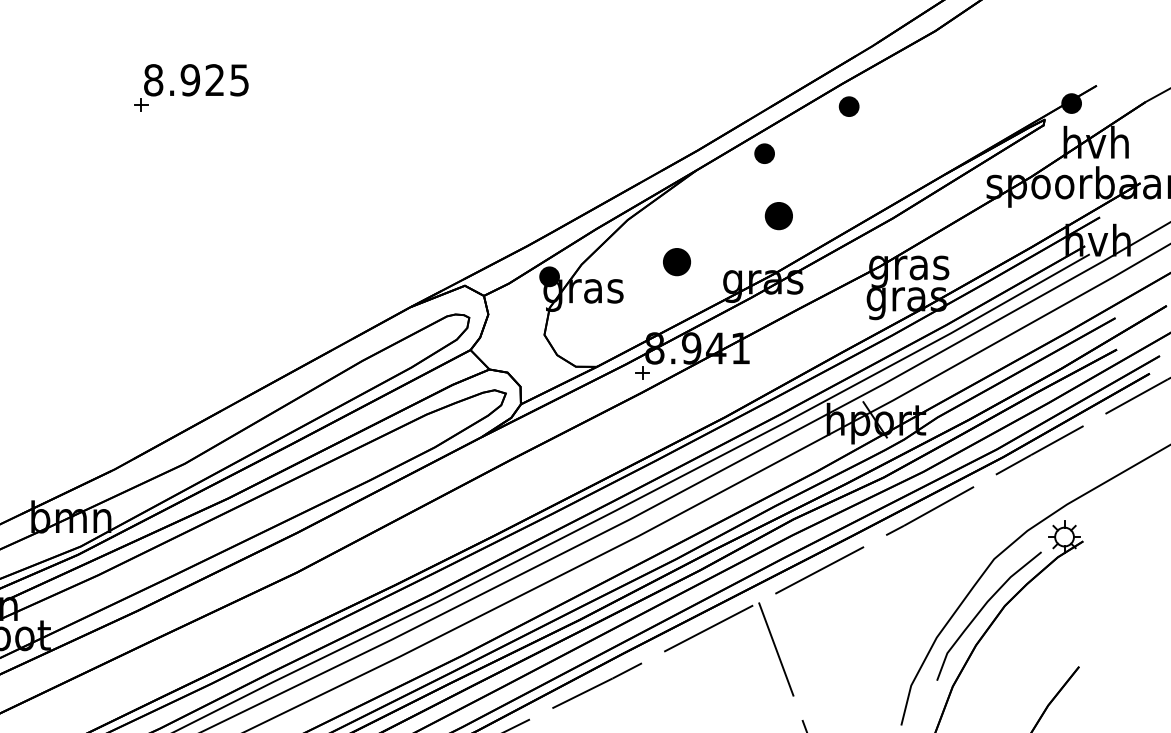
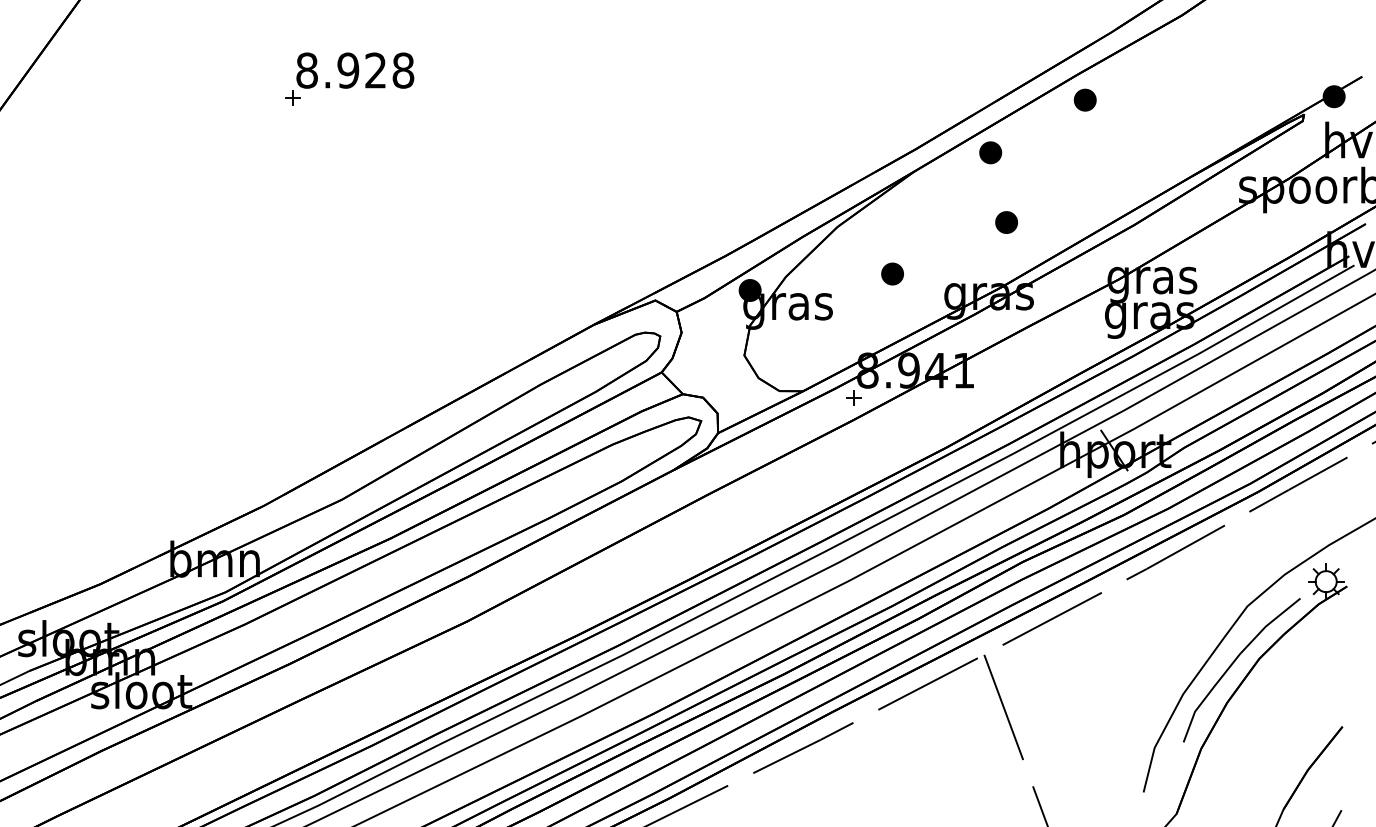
text: (239, 80) -> (403, 70), 8.925 -> 8.928
part: (778, 216) -> (1006, 222), size x0.71
part: (676, 261) -> (892, 273), size x0.71

